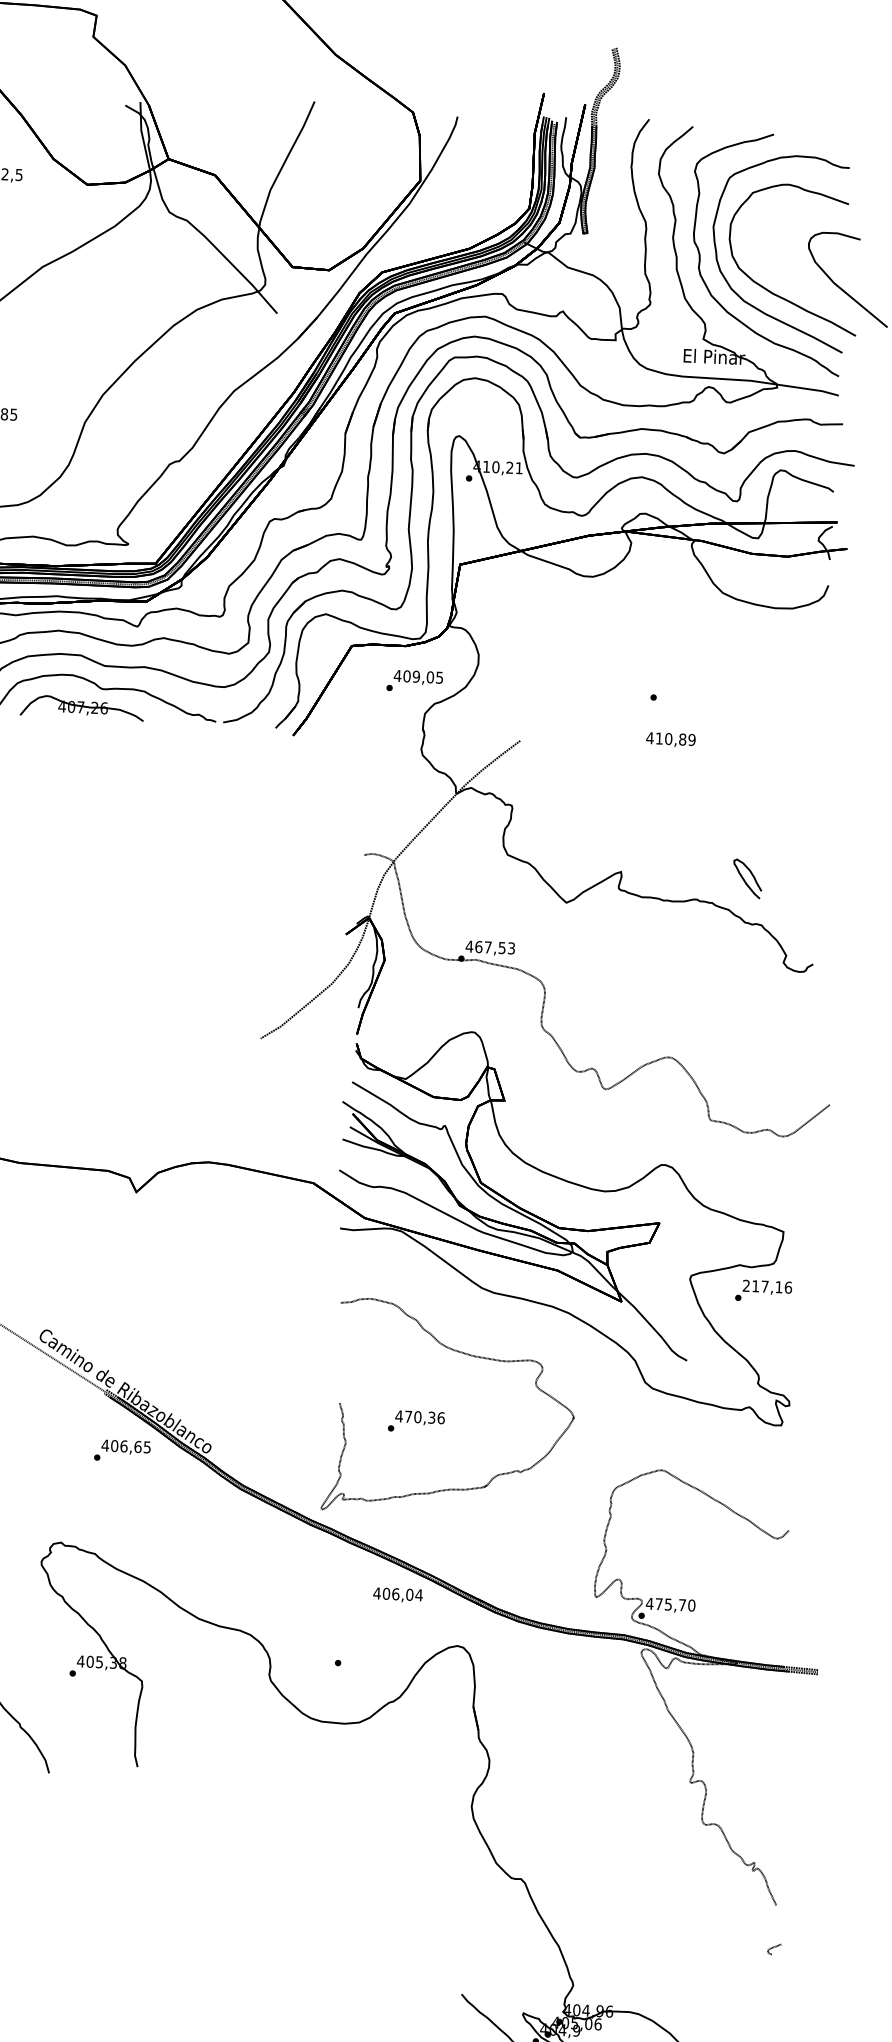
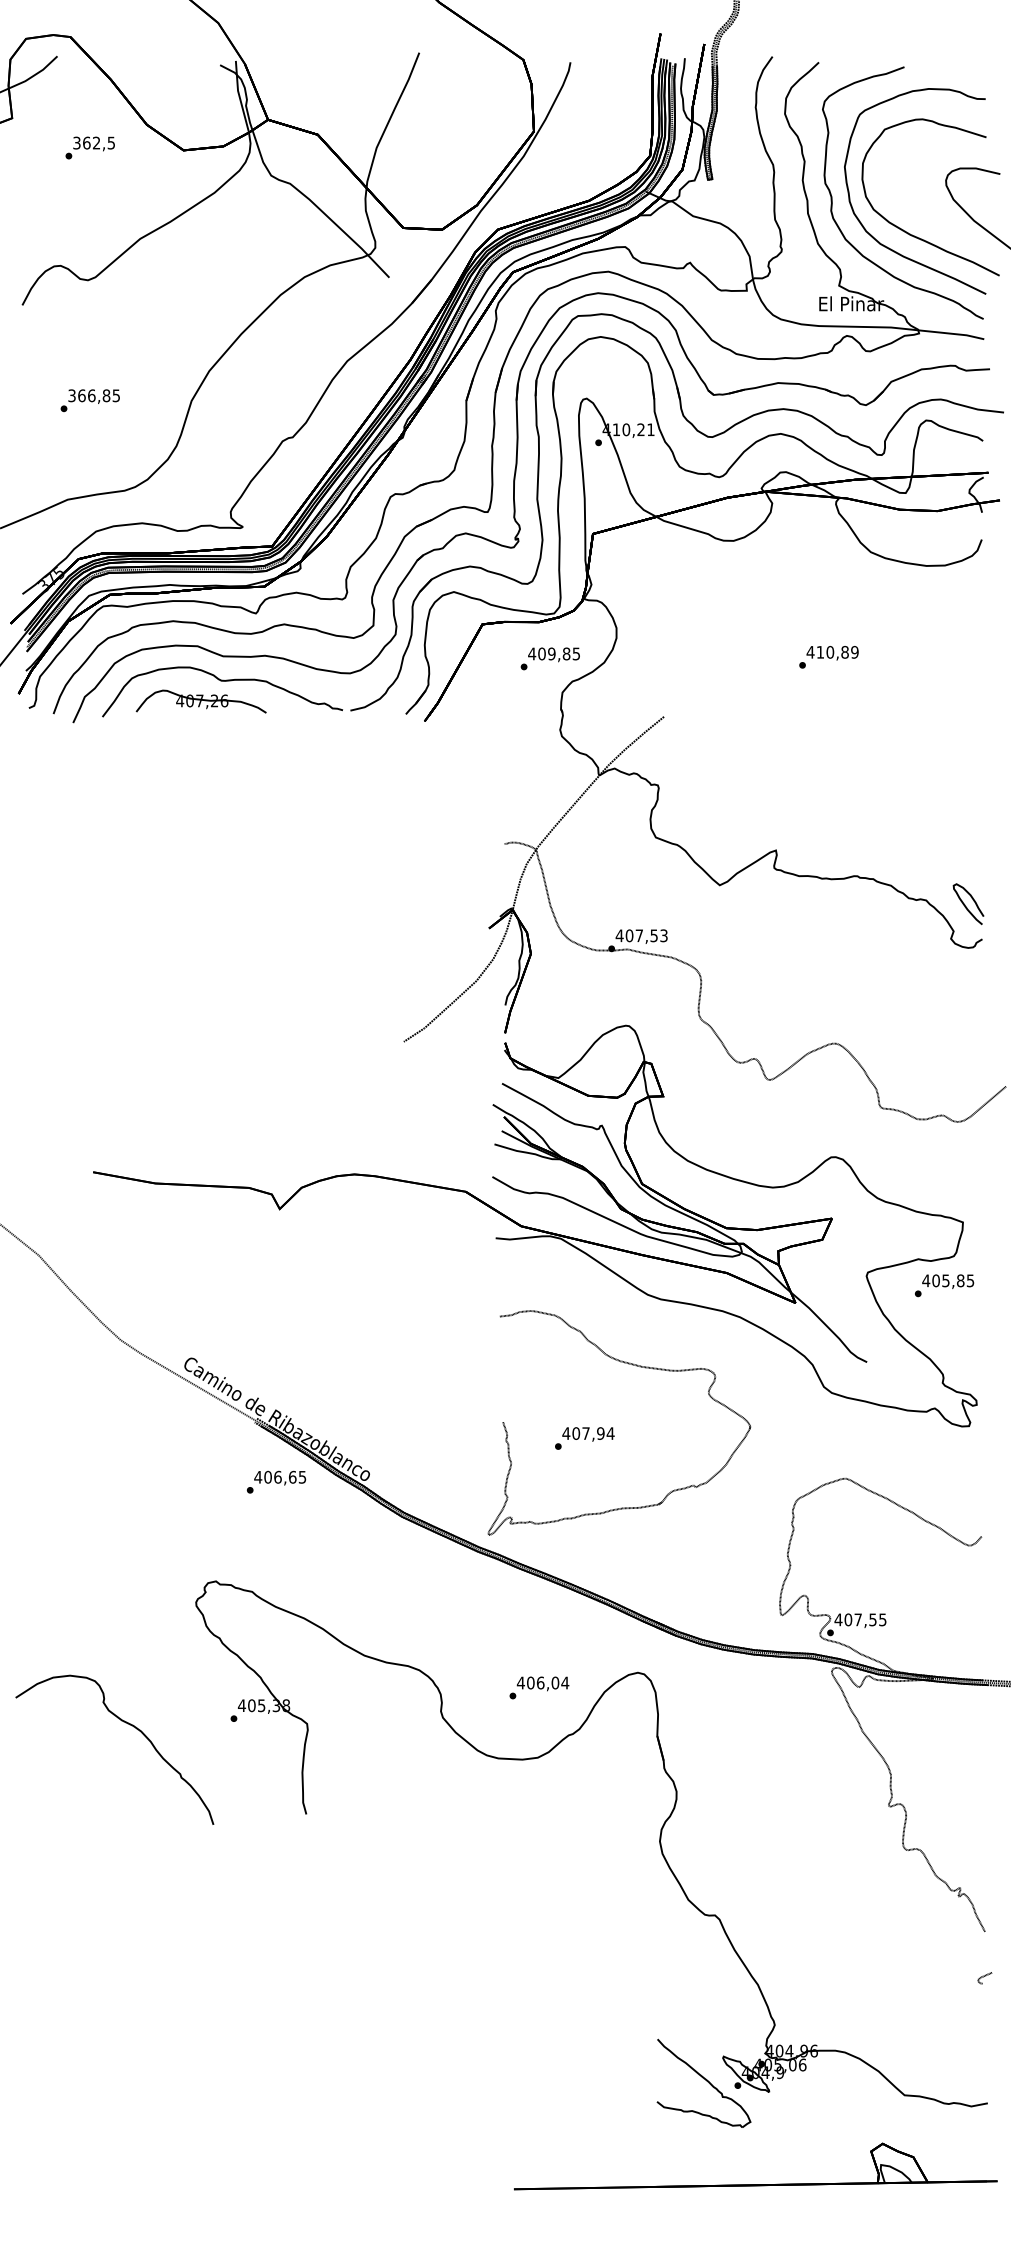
text: (430, 676) -> (566, 653), 409,05 -> 409,85
text: (670, 740) -> (832, 653), moved
curve: (745, 881) -> (966, 906), moved
text: (478, 946) -> (629, 935), 467,53 -> 407,53
text: (767, 1286) -> (948, 1280), 217,16 -> 405,85
text: (424, 1417) -> (593, 1433), 470,36 -> 407,94
text: (397, 1594) -> (542, 1683), moved
text: (675, 1604) -> (865, 1619), 475,70 -> 407,55

